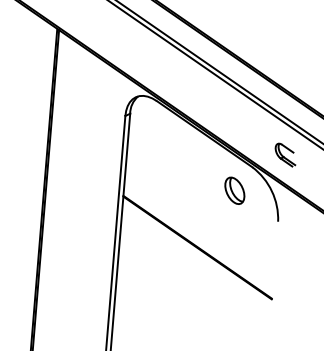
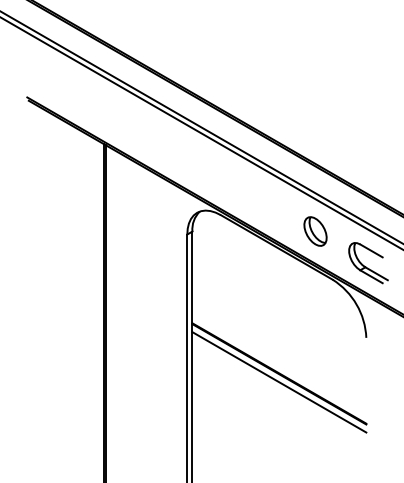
part: (285, 155) -> (368, 263), size x1.67
part: (234, 190) -> (315, 231), moved
line: (197, 255) -> (279, 382), added

